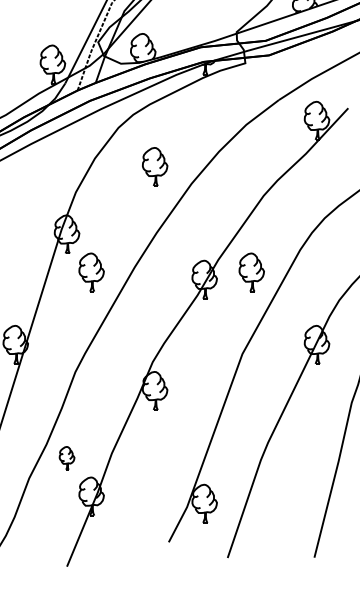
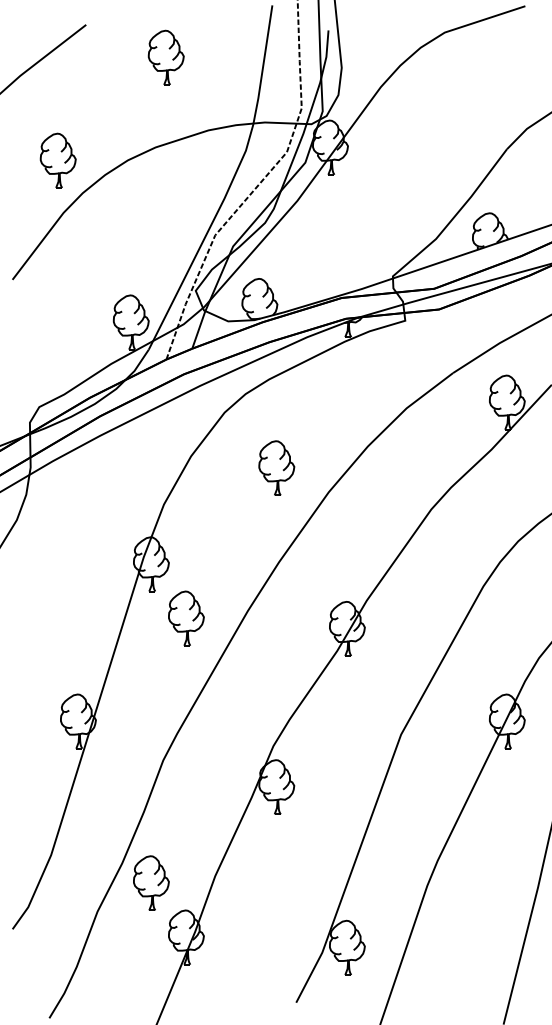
part: (251, 272) -> (414, 618), removed
part: (67, 457) -> (151, 882), size x1.67

